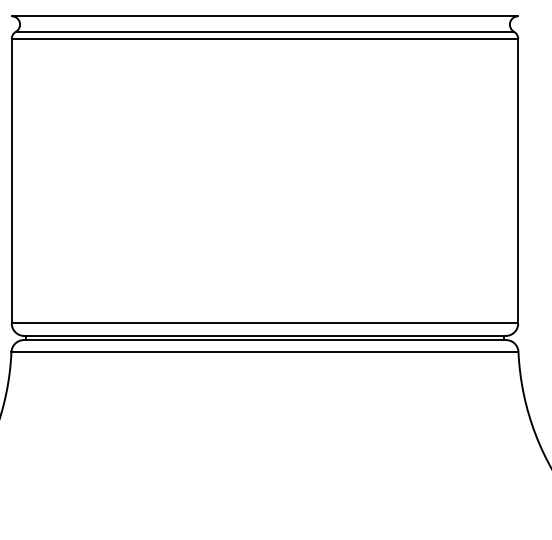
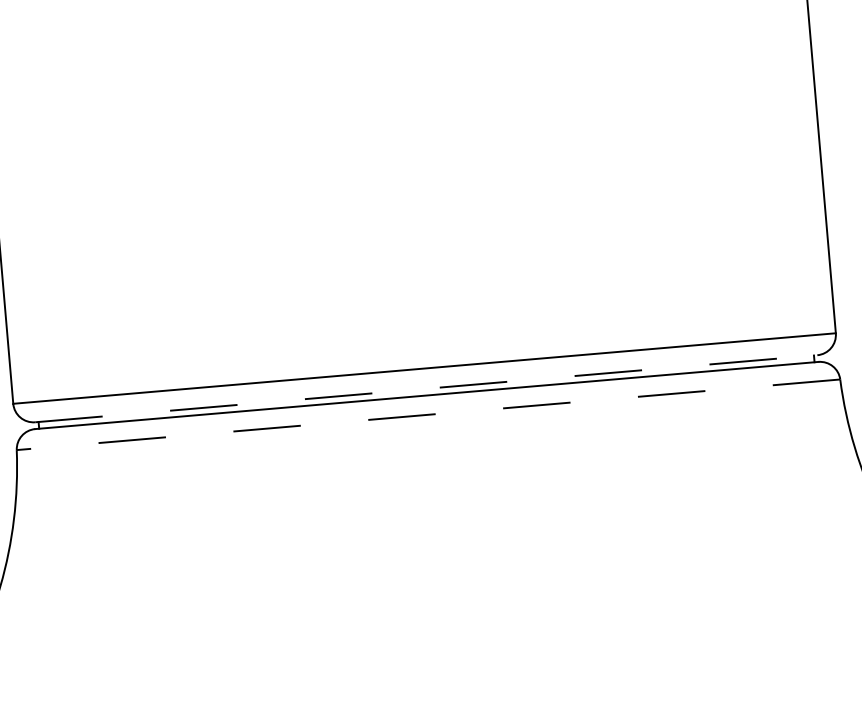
line: (265, 335) -> (427, 387), solid -> dashed
line: (264, 351) -> (427, 414), solid -> dashed

